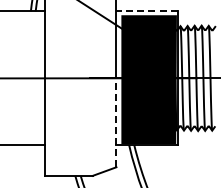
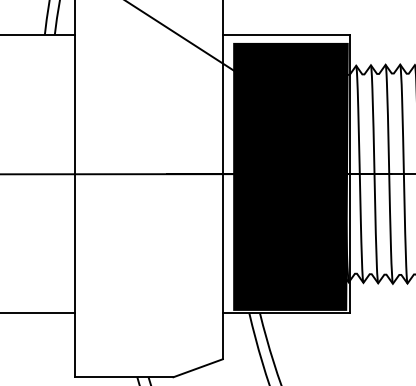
line: (147, 11) -> (287, 35), dashed -> solid
line: (116, 122) -> (223, 266), dashed -> solid

